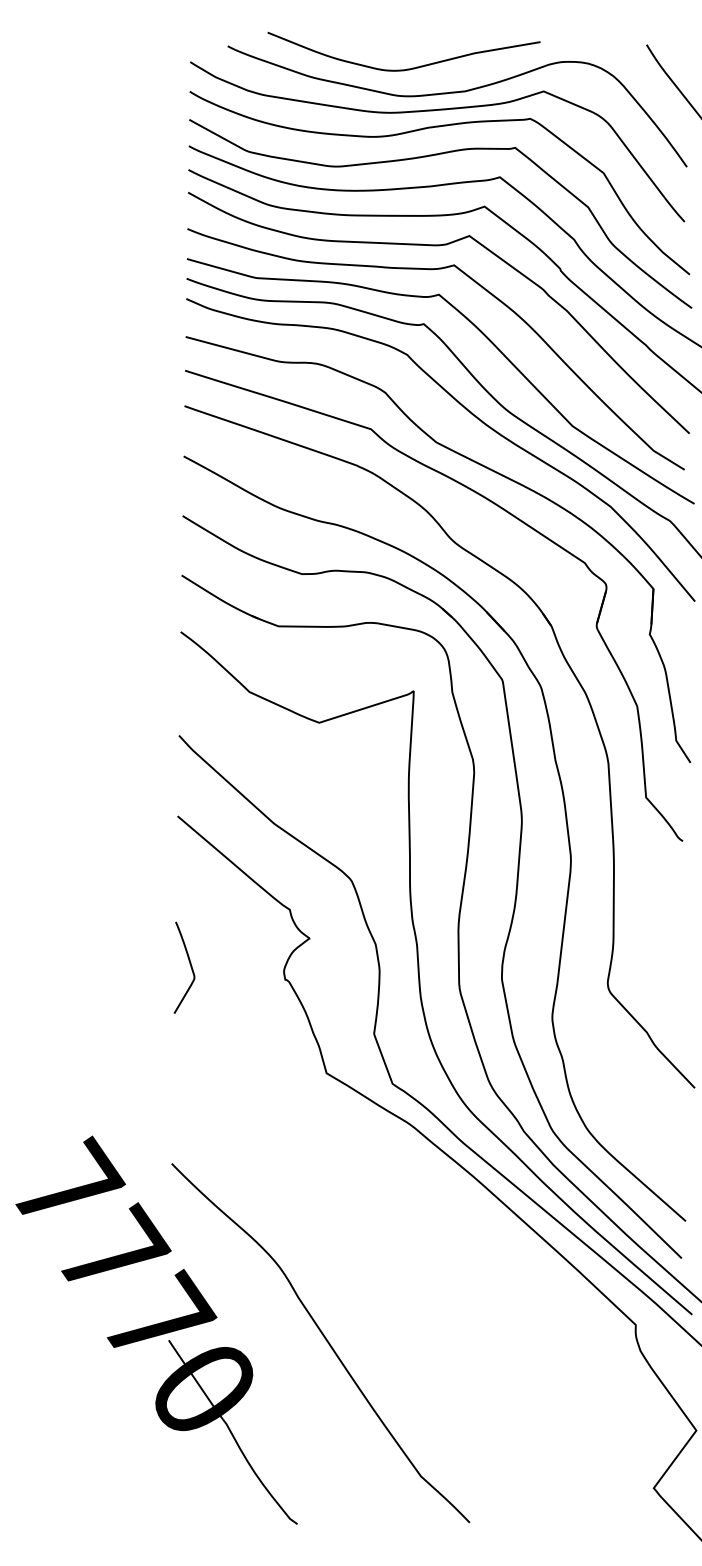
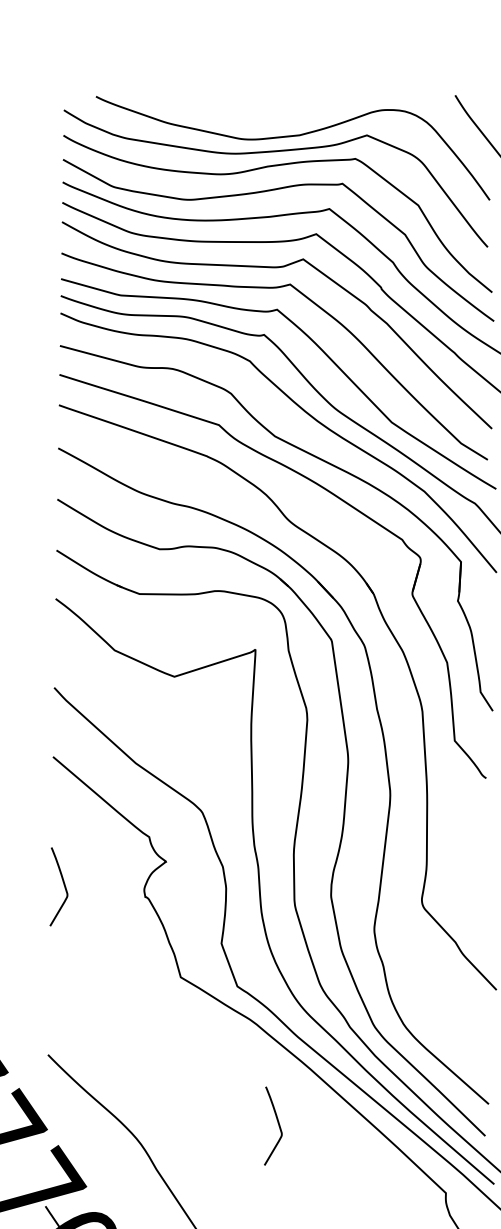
curve: (407, 68) -> (250, 115), removed
curve: (439, 1243) -> (277, 1123), added

